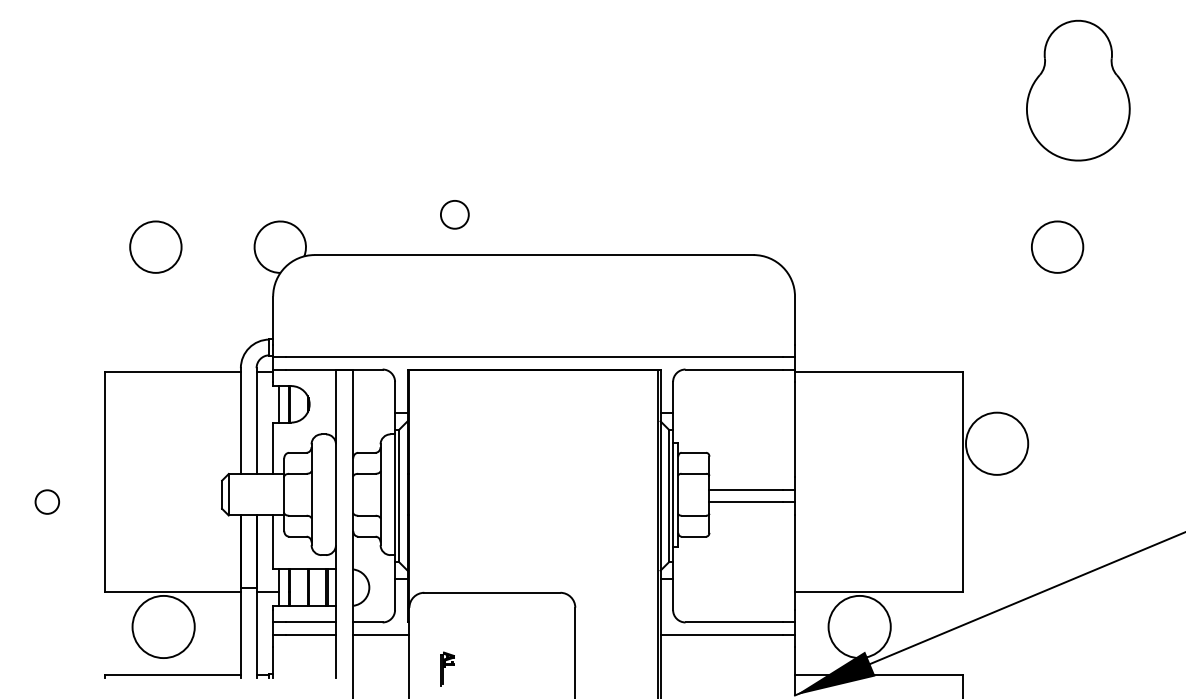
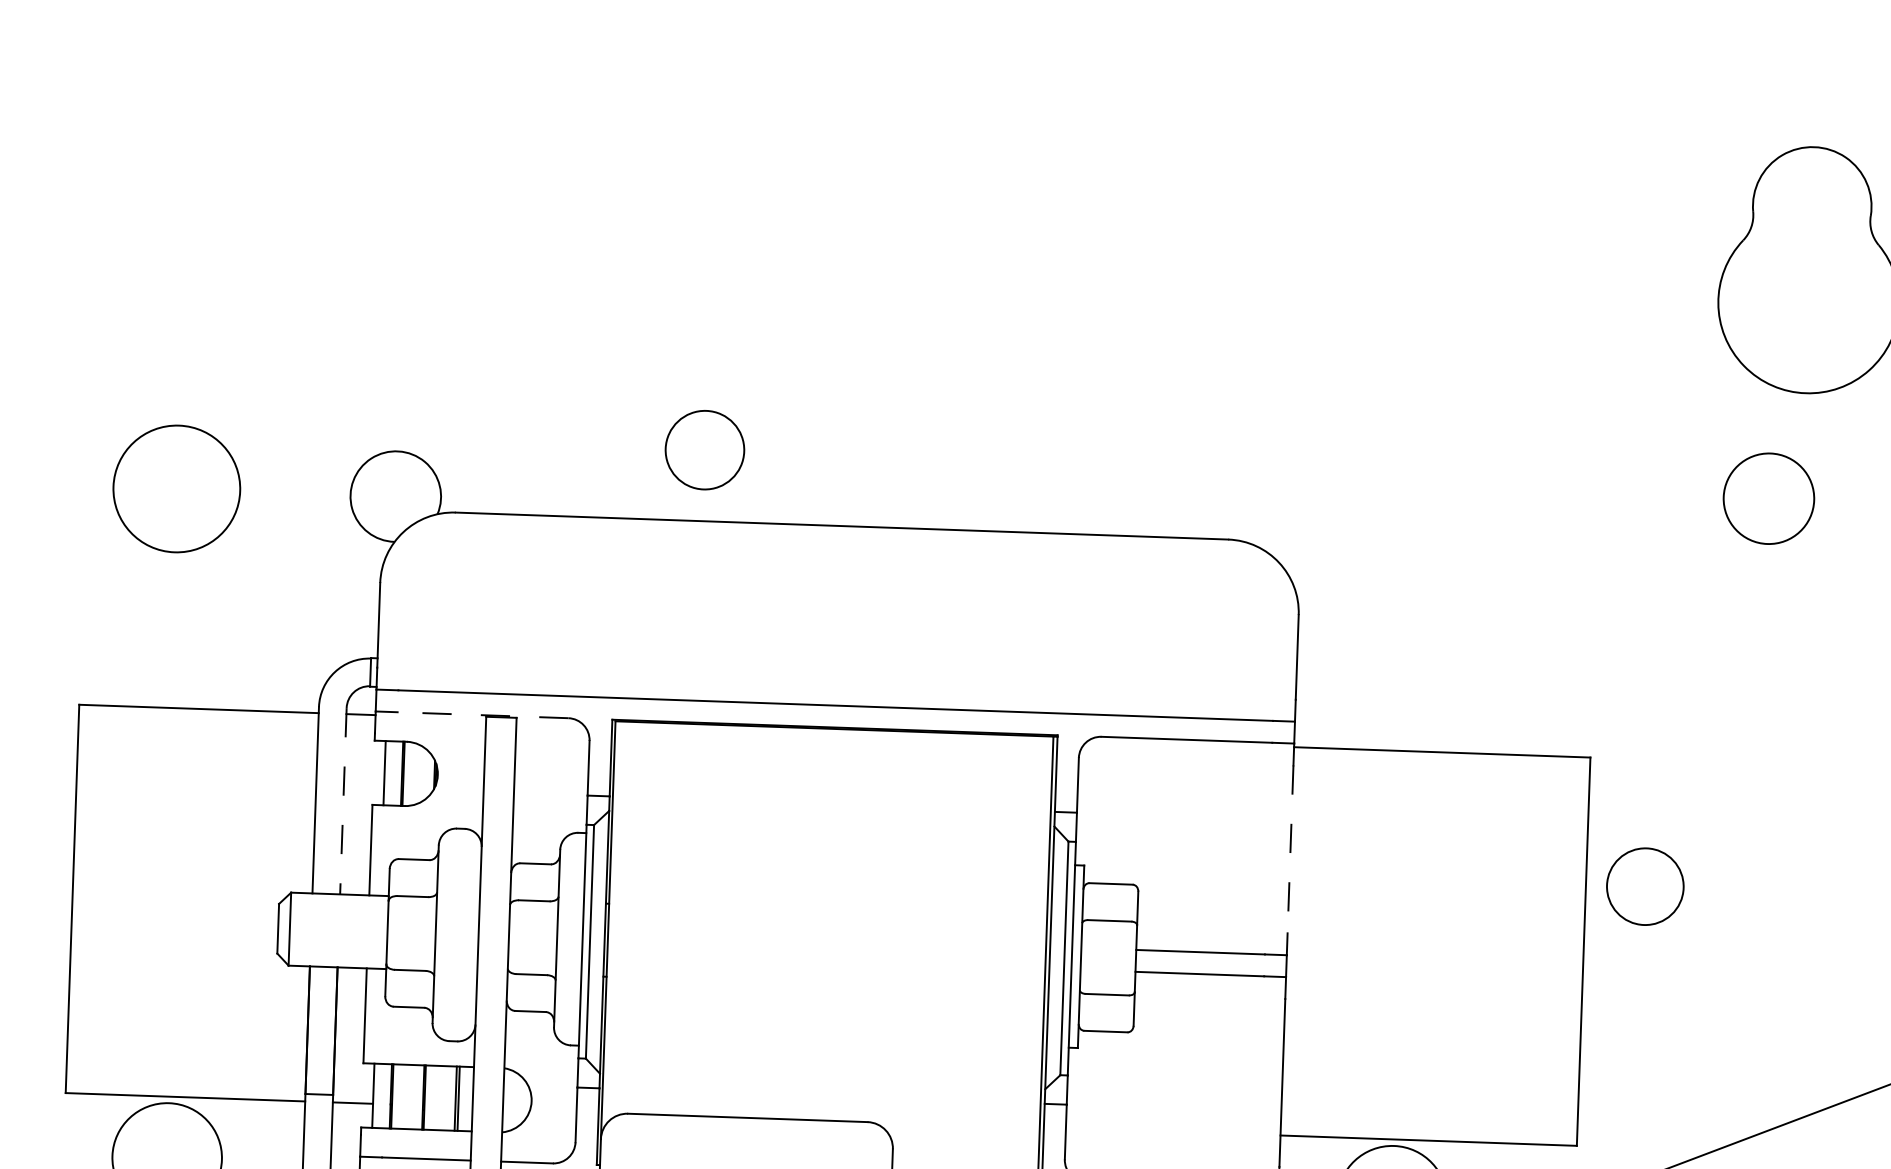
circle: (454, 214) -> (704, 449), size x1.6
circle: (155, 246) -> (176, 487), size x1.4
circle: (1057, 246) -> (1768, 497), moved
line: (334, 369) -> (483, 715), solid -> dashed
line: (256, 421) -> (343, 801), solid -> dashed
line: (795, 429) -> (1291, 849), solid -> dashed
circle: (997, 443) -> (1646, 886), size x0.7

